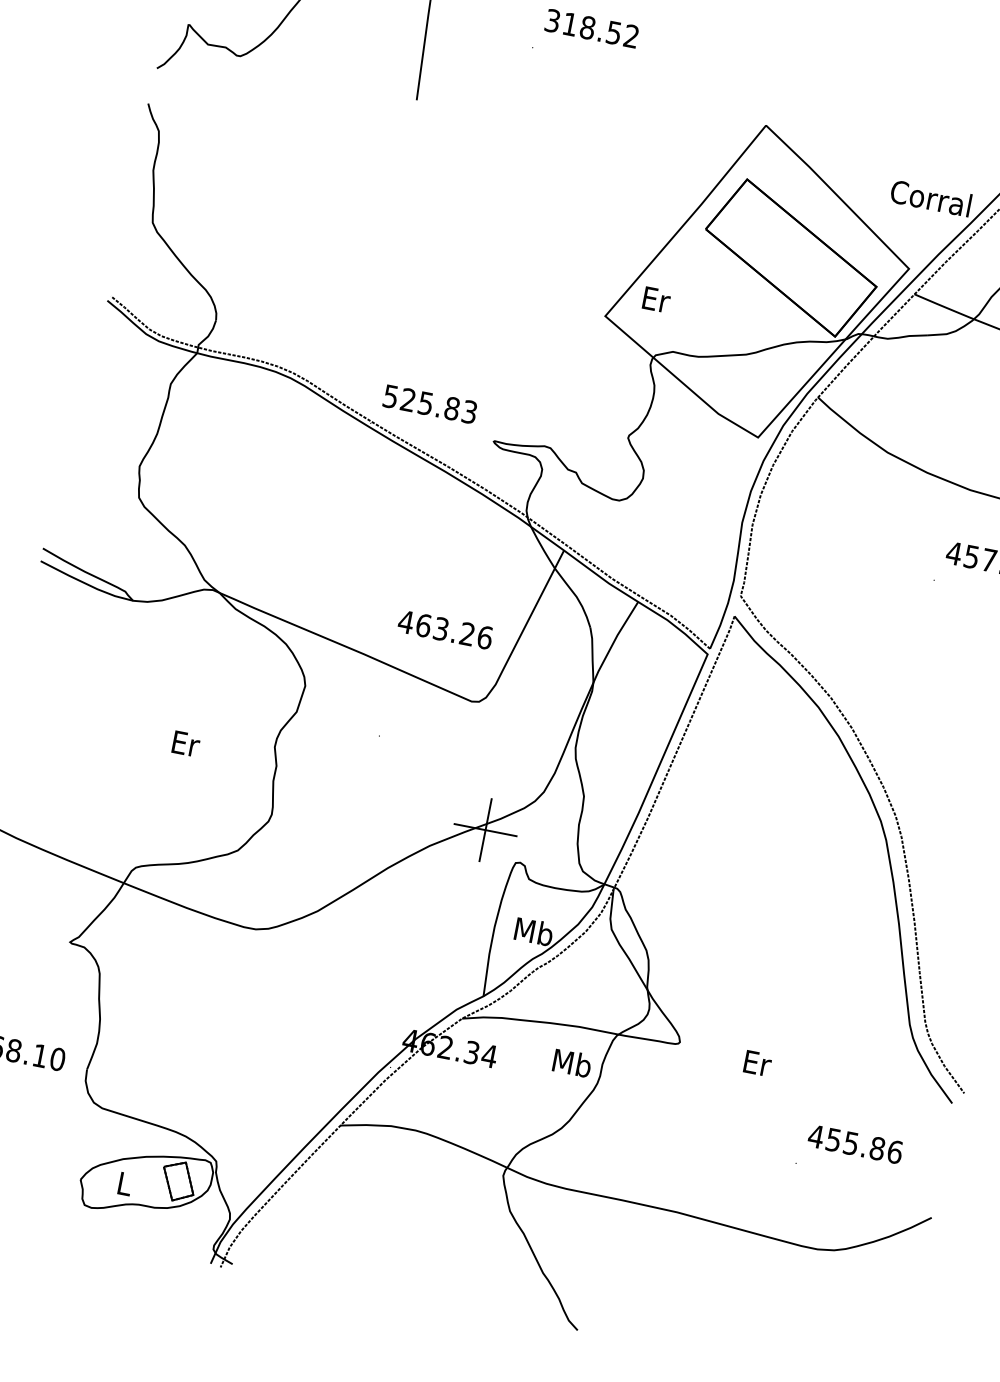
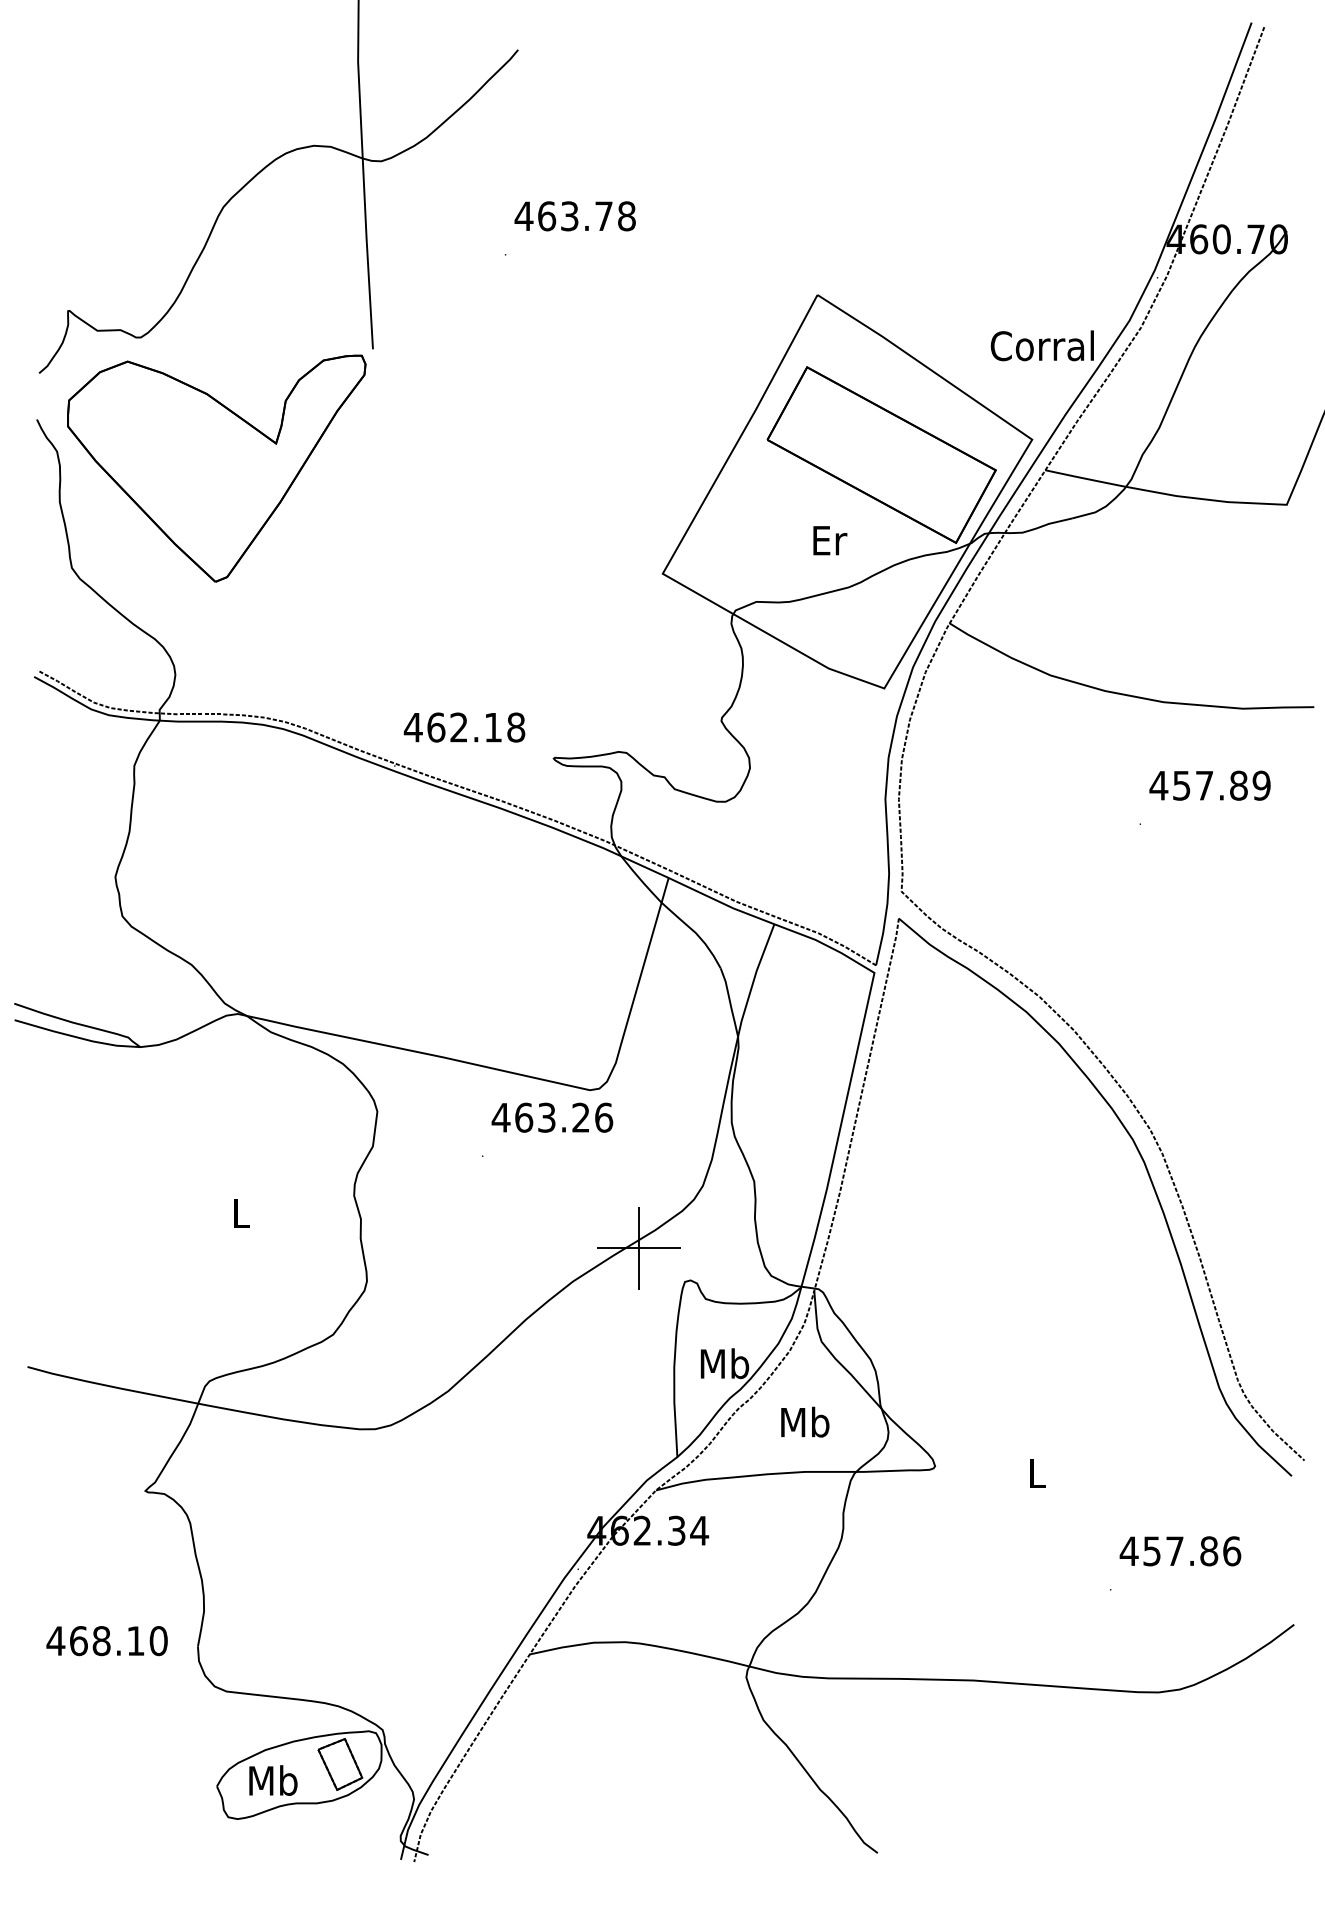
text: (591, 28) -> (574, 216), 318.52 -> 463.78
part: (278, 168) -> (216, 468), added
text: (656, 299) -> (830, 540), moved
text: (430, 404) -> (464, 727), 525.83 -> 462.18
text: (445, 629) -> (552, 1117), moved
text: (186, 743) -> (242, 1213), Er -> L
text: (572, 1062) -> (805, 1421), moved
text: (758, 1063) -> (1038, 1473), Er -> L
text: (850, 1143) -> (1174, 1551), 455.86 -> 457.86
text: (124, 1183) -> (273, 1780), L -> Mb

